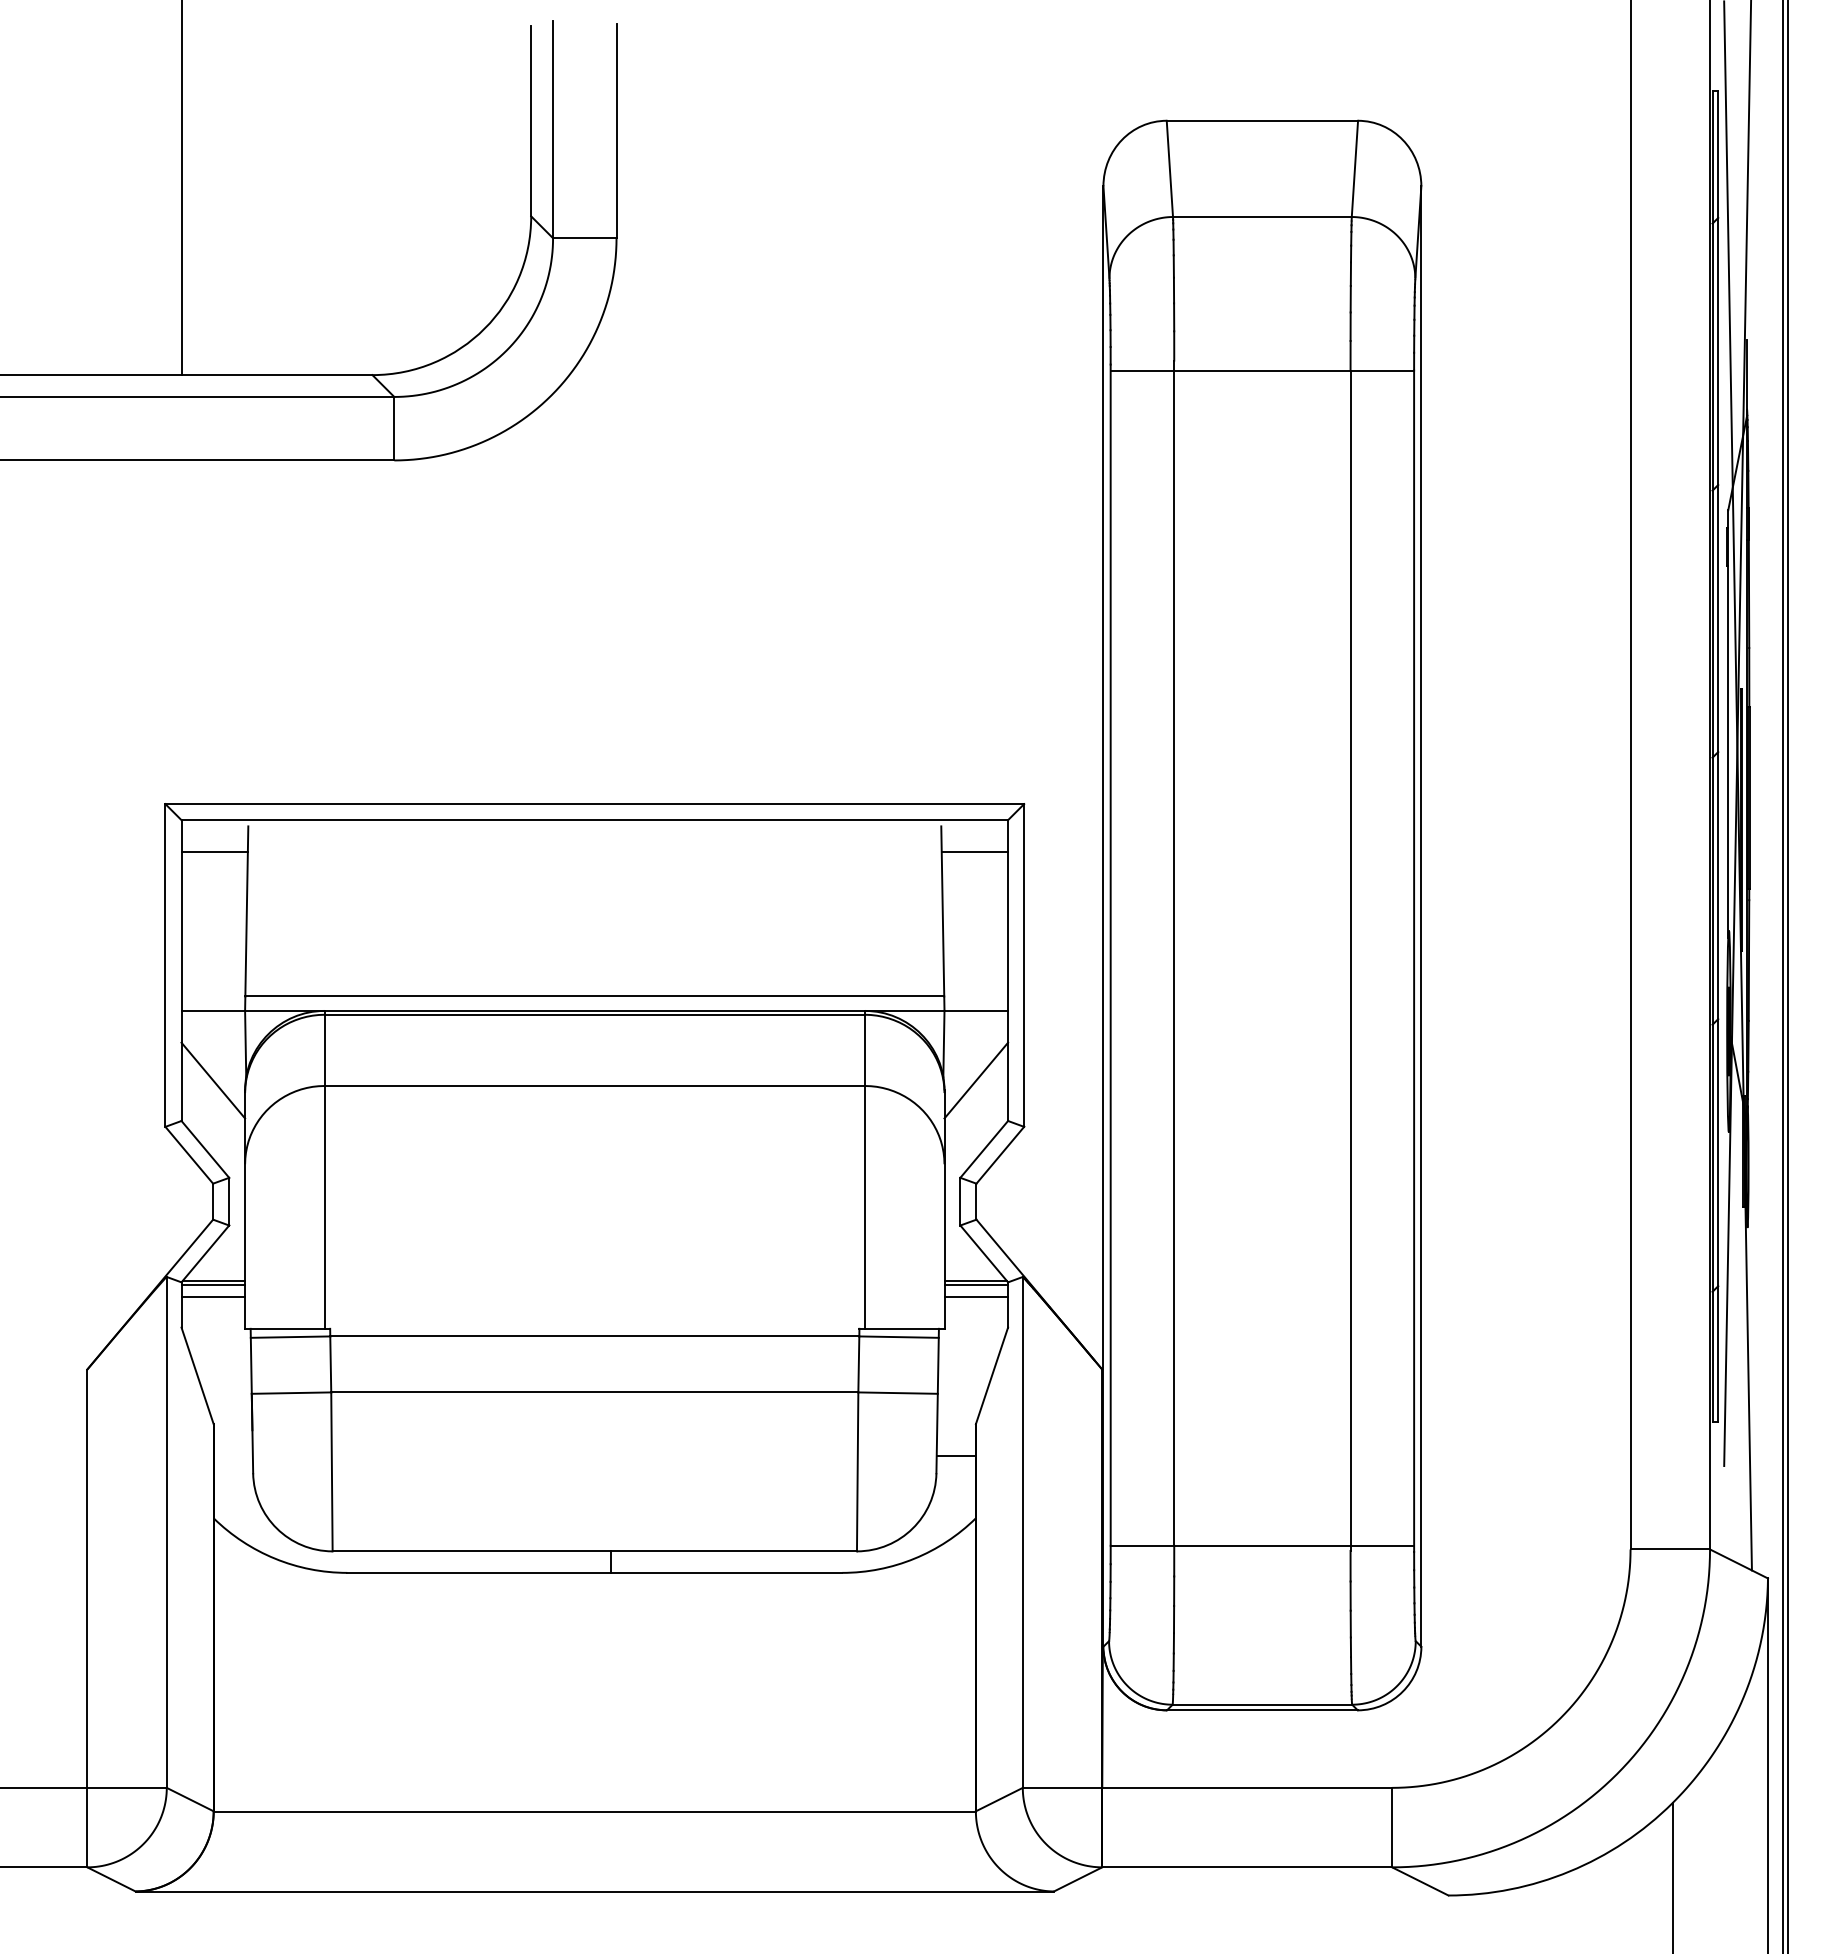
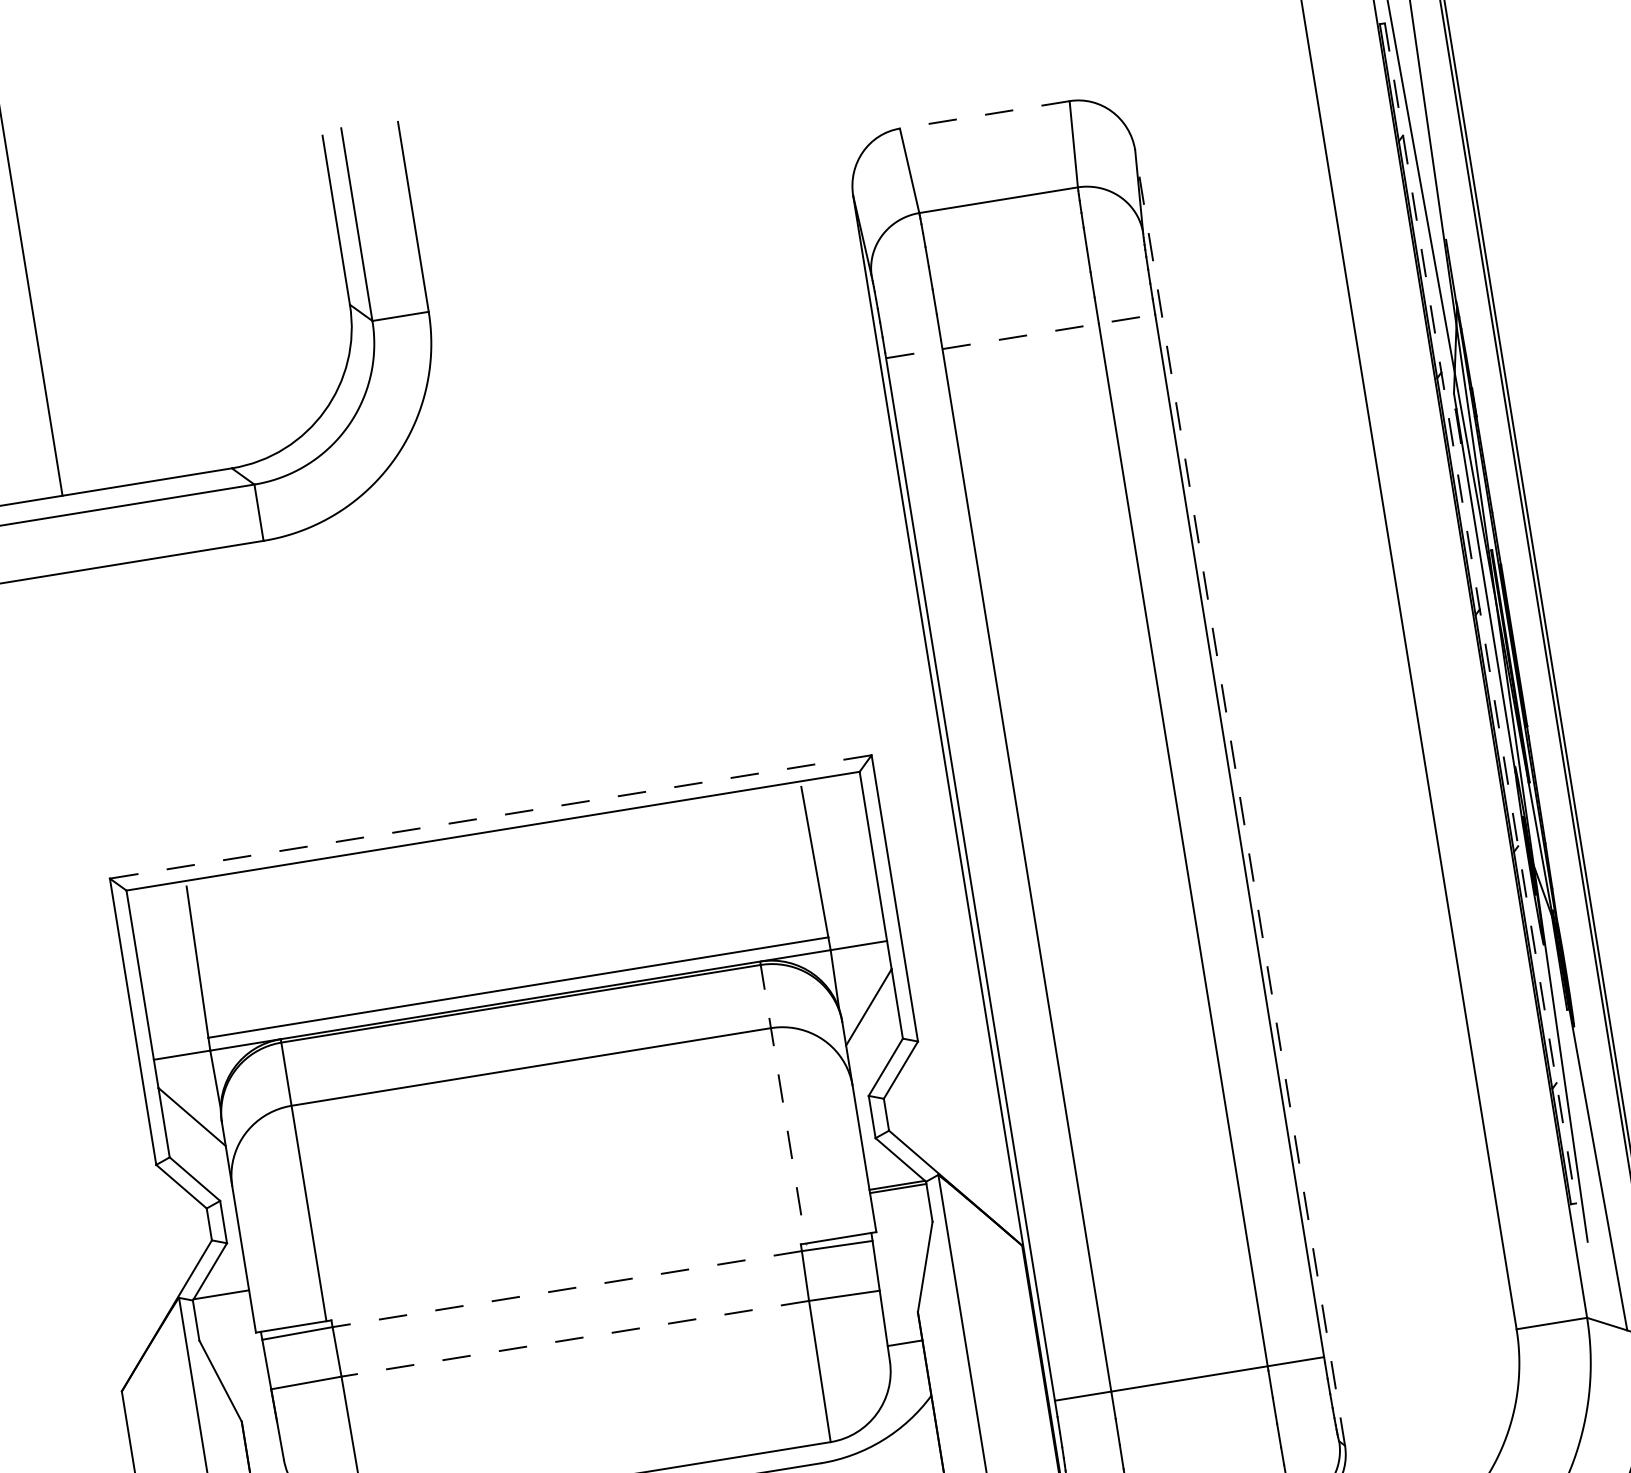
line: (1262, 120) -> (984, 114), solid -> dashed
line: (1262, 370) -> (1020, 336), solid -> dashed
line: (1718, 757) -> (1480, 614), solid -> dashed
line: (594, 804) -> (490, 817), solid -> dashed
line: (214, 851) -> (160, 913), removed
line: (974, 851) -> (834, 804), removed
line: (1421, 916) -> (1240, 797), solid -> dashed
line: (865, 1169) -> (783, 1102), solid -> dashed
line: (213, 1284) -> (221, 1297), removed
line: (213, 1297) -> (223, 1309), removed
line: (976, 1297) -> (900, 1199), removed
line: (594, 1336) -> (566, 1289), solid -> dashed
line: (594, 1392) -> (575, 1338), solid -> dashed

